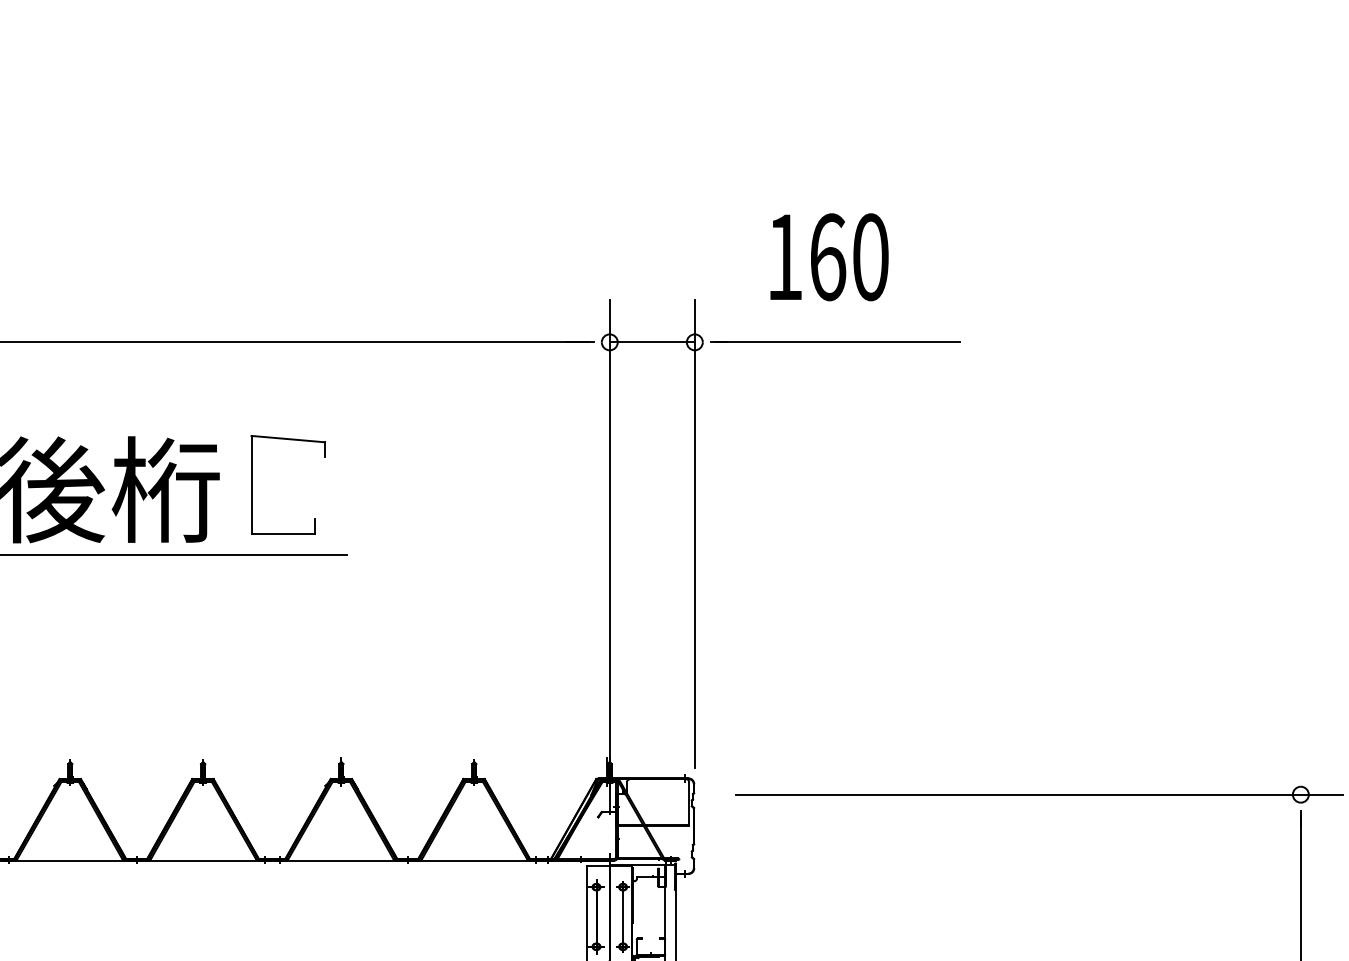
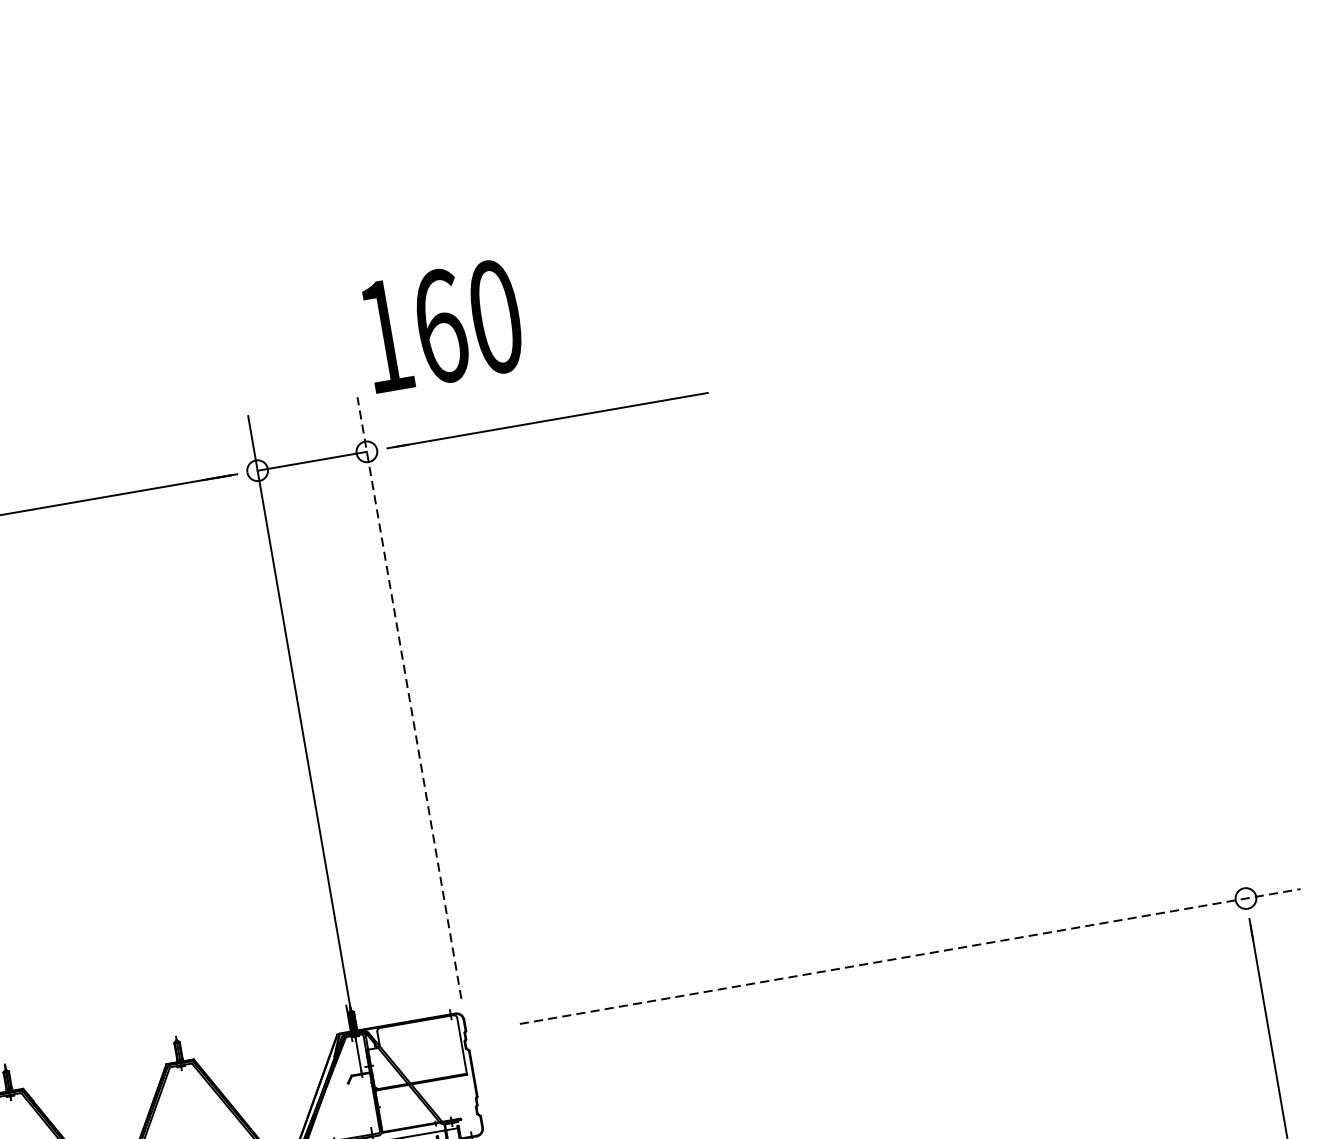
text: (829, 257) -> (442, 326), moved
line: (694, 533) -> (408, 697), solid -> dashed
line: (1039, 794) -> (910, 956), solid -> dashed

